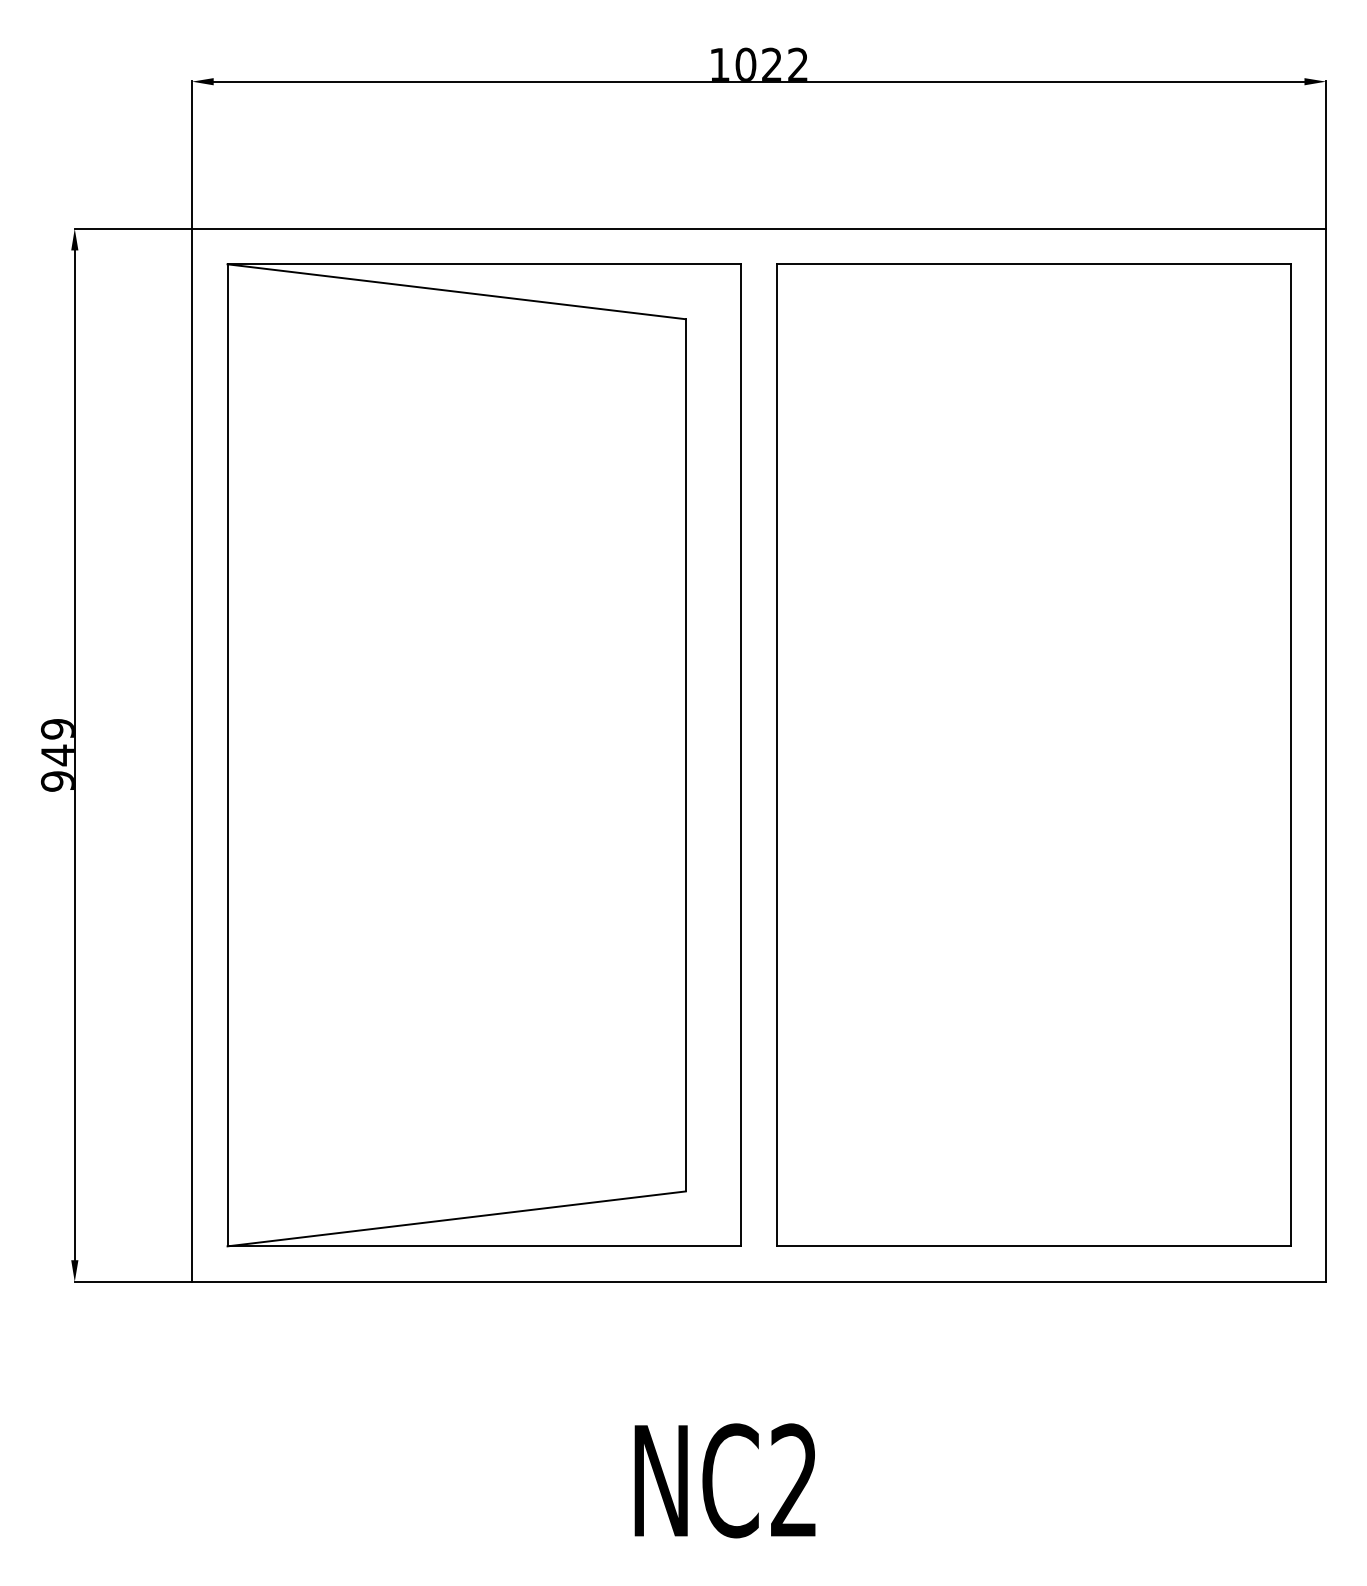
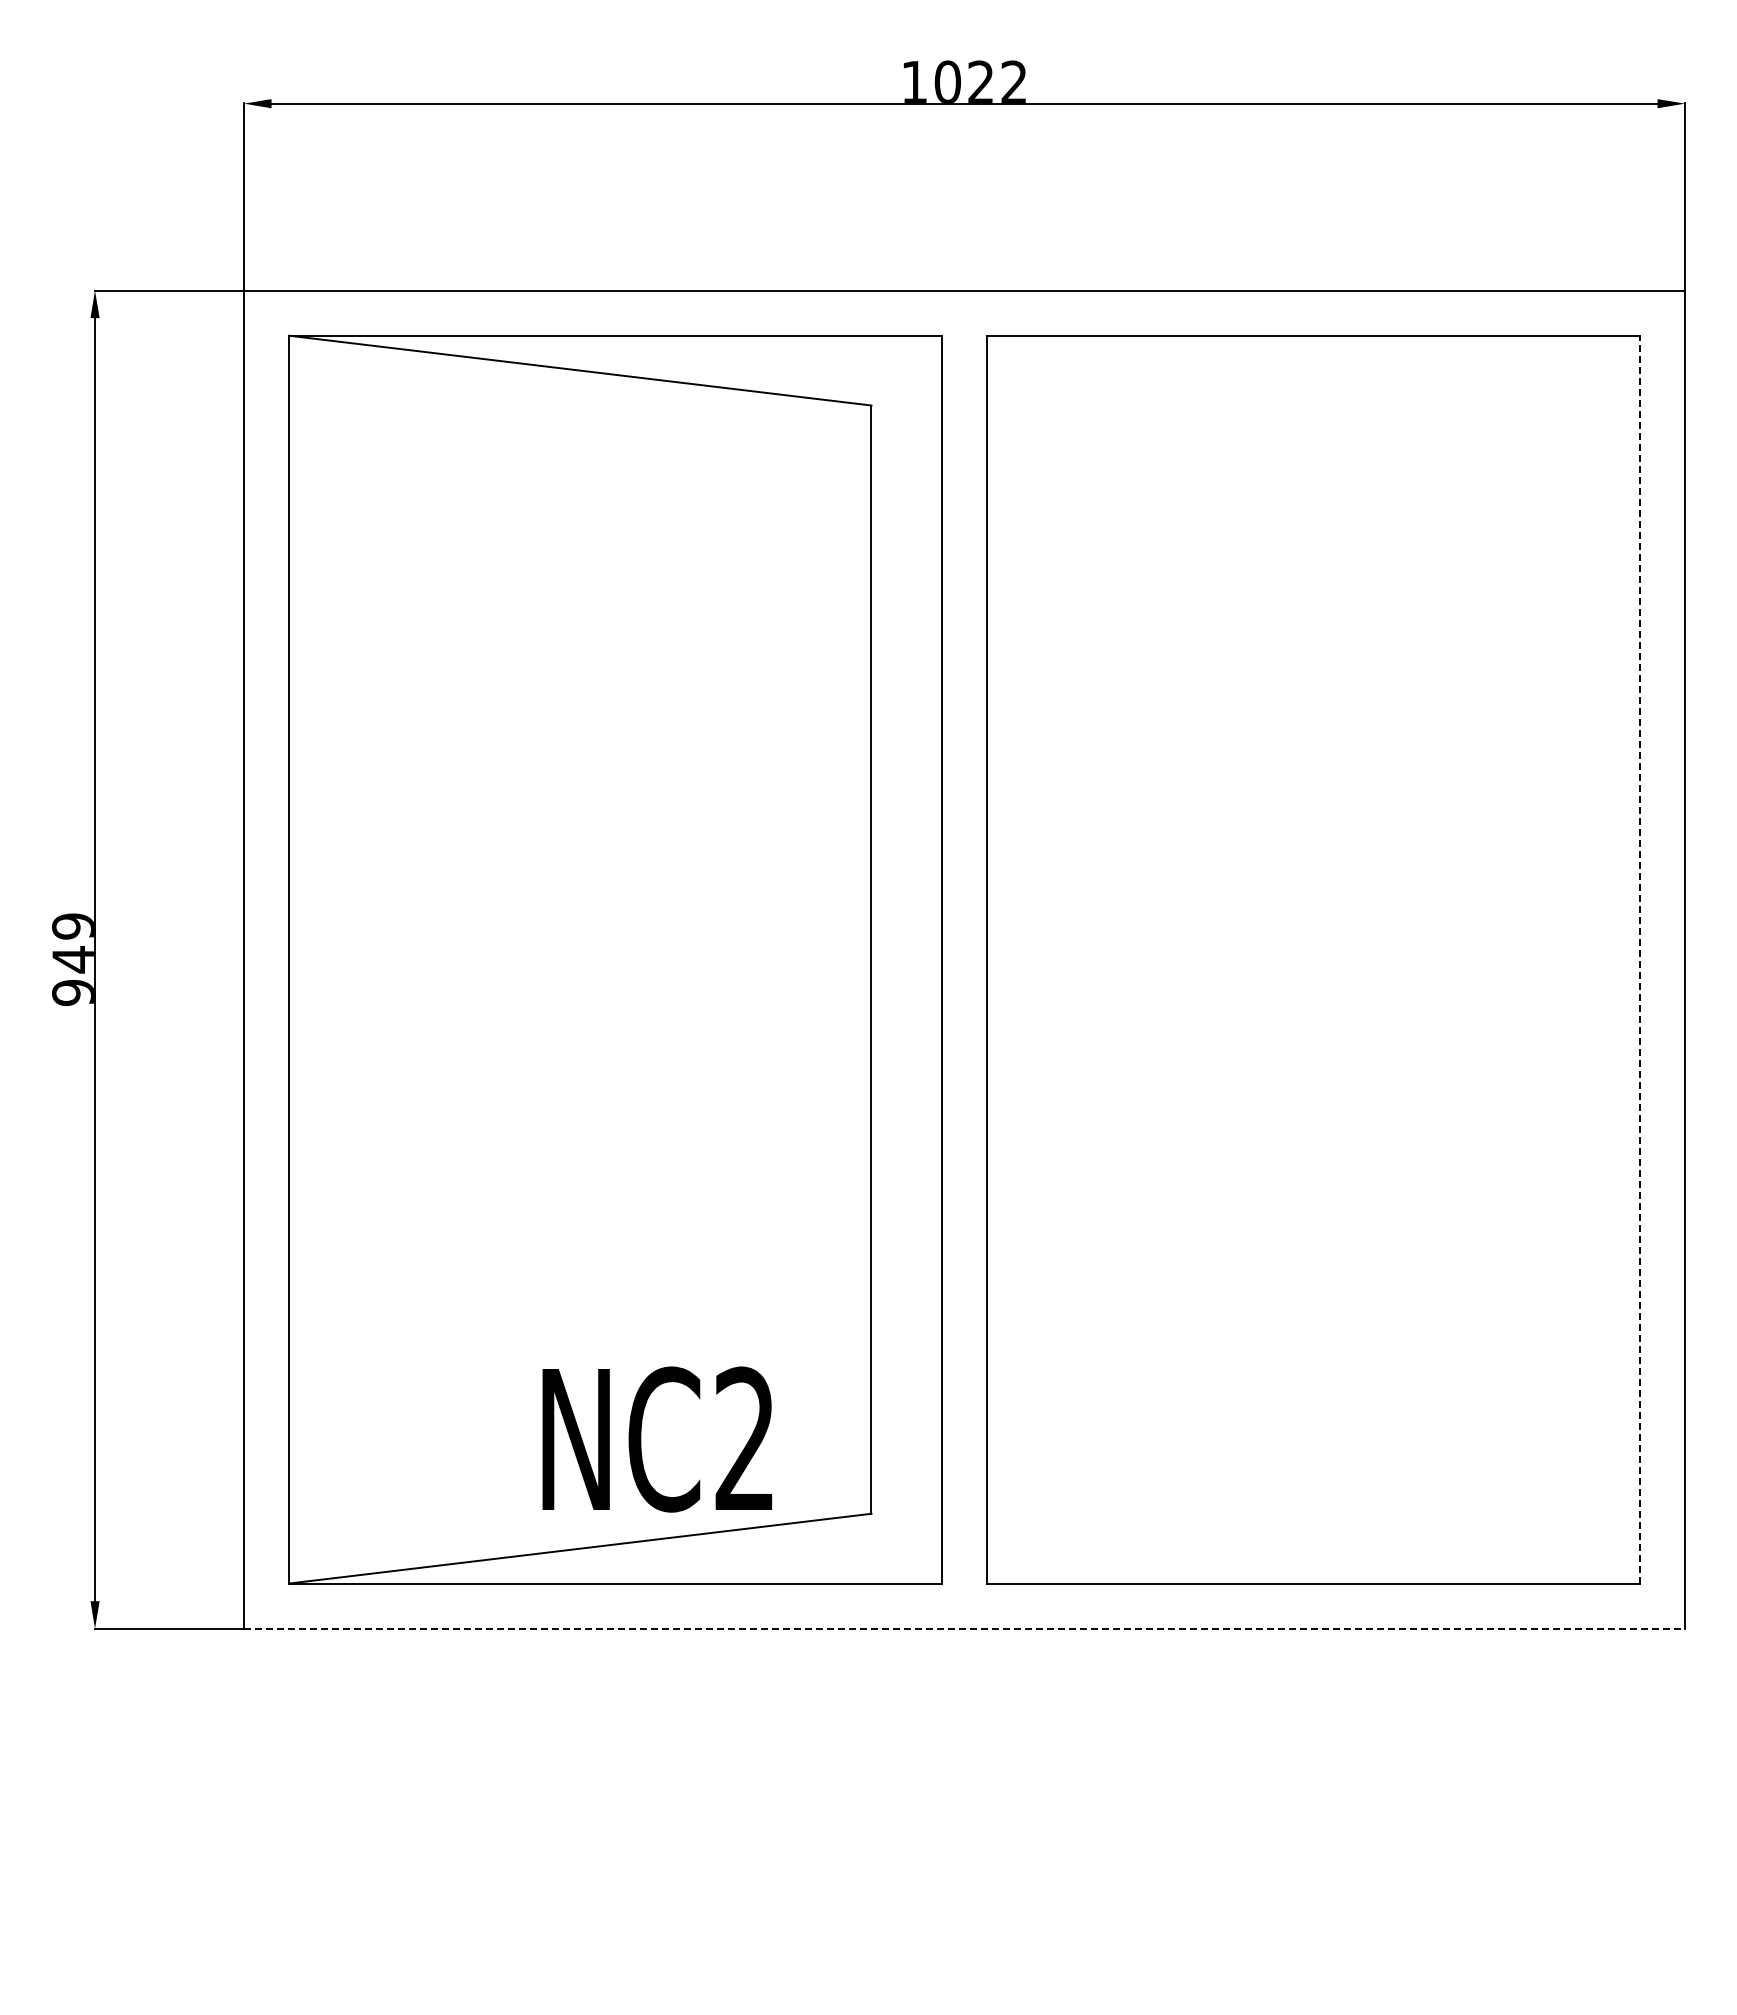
line: (1290, 755) -> (1639, 959), solid -> dashed
line: (759, 1281) -> (965, 1628), solid -> dashed
text: (725, 1480) -> (657, 1439), moved

